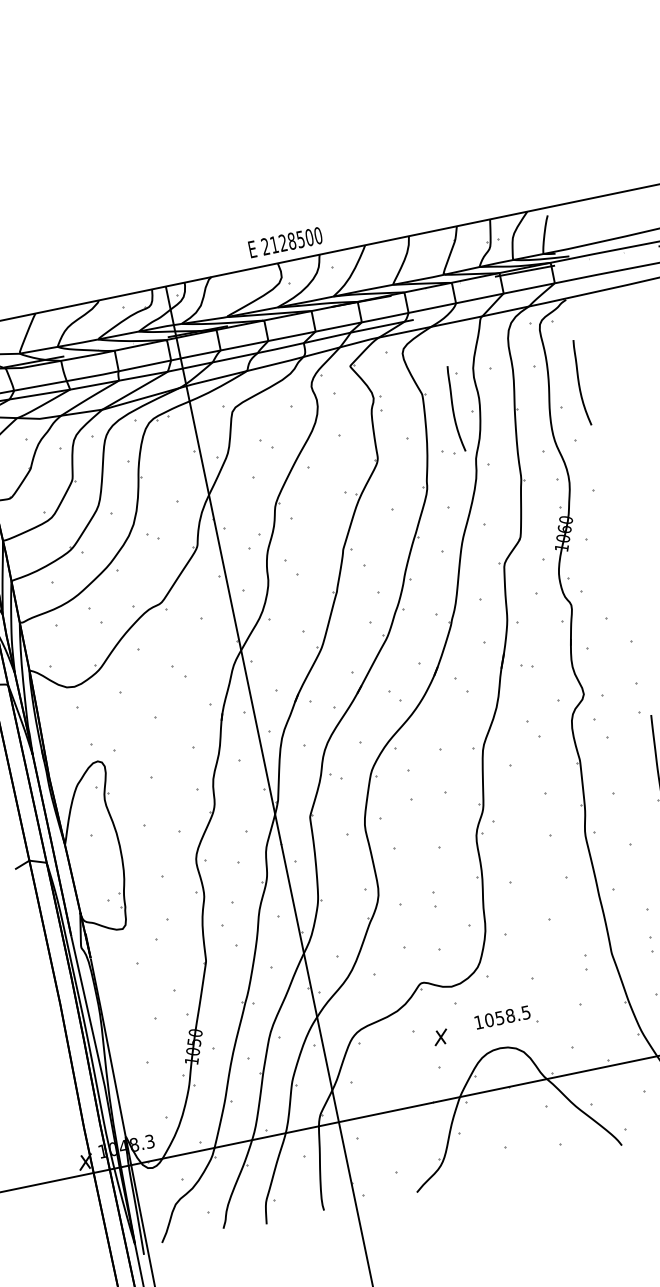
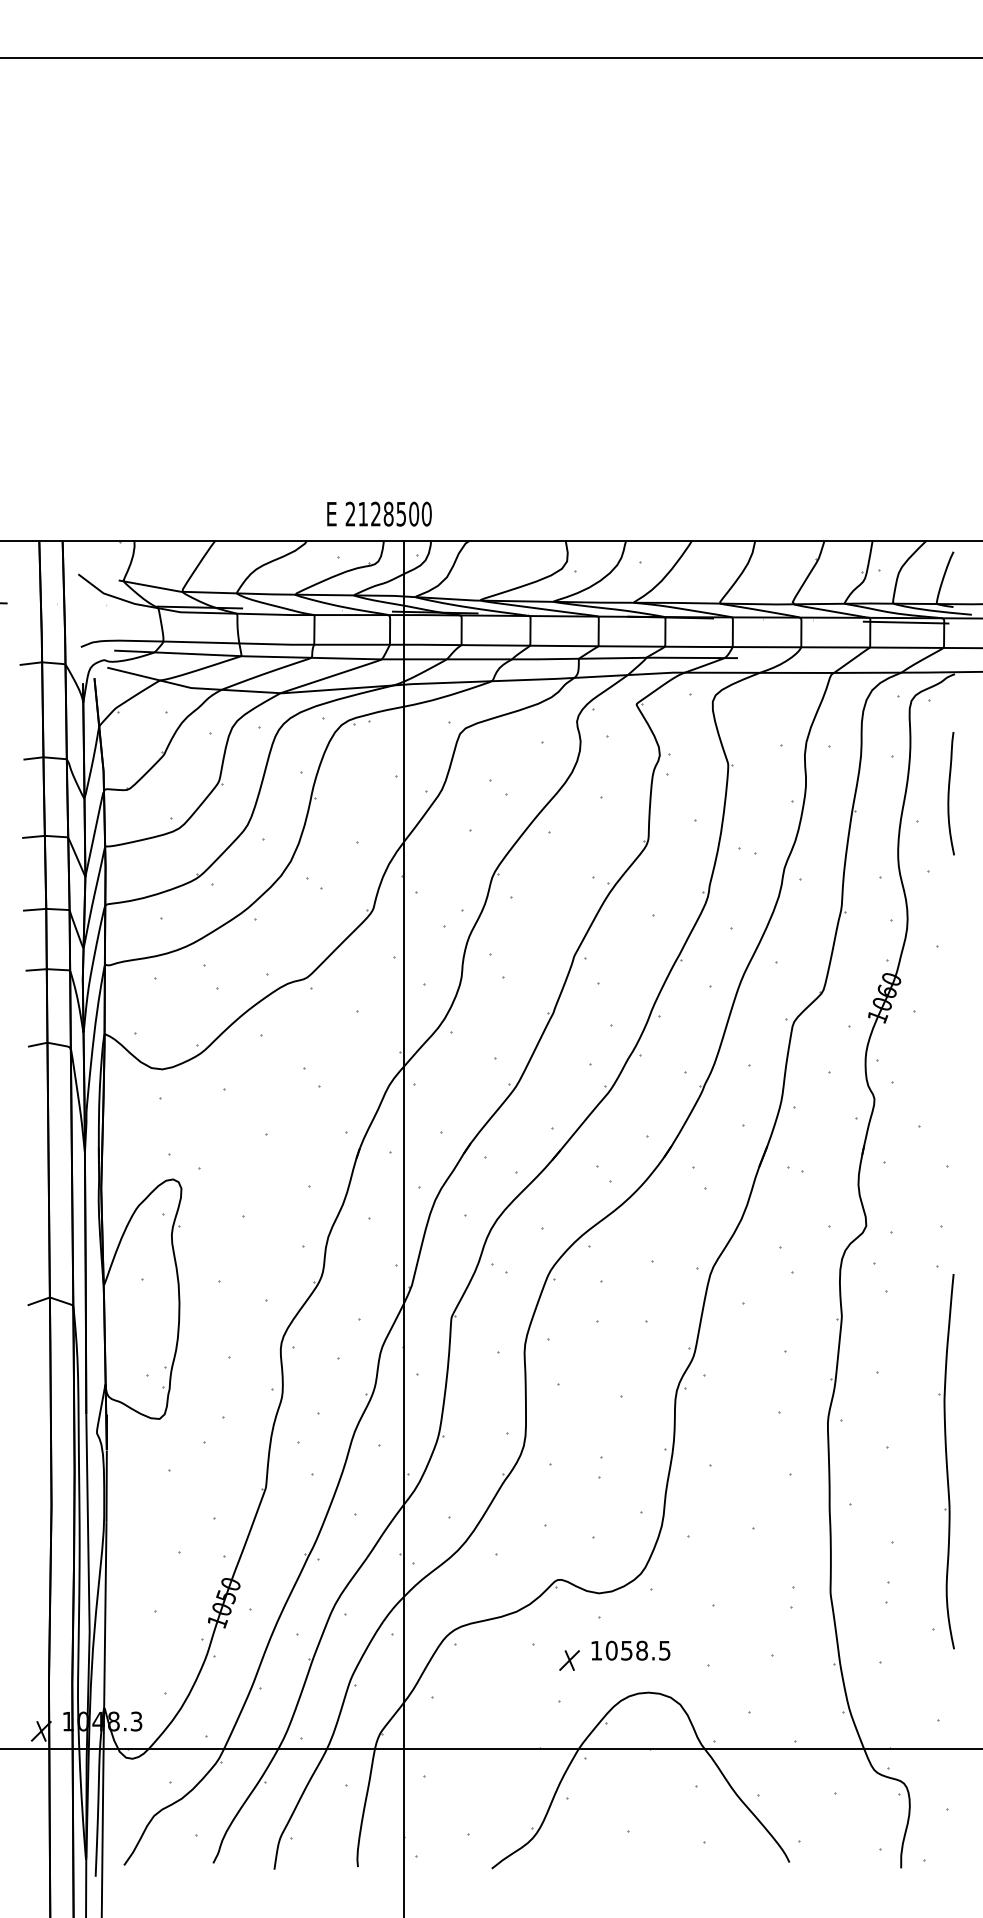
text: (285, 242) -> (379, 513), moved
curve: (453, 409) -> (767, 793), removed
part: (502, 1017) -> (630, 1650), moved

